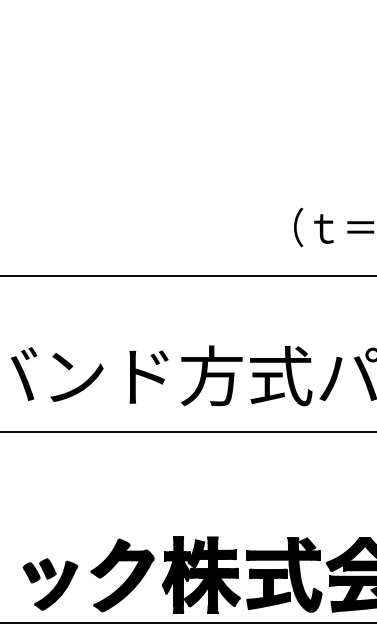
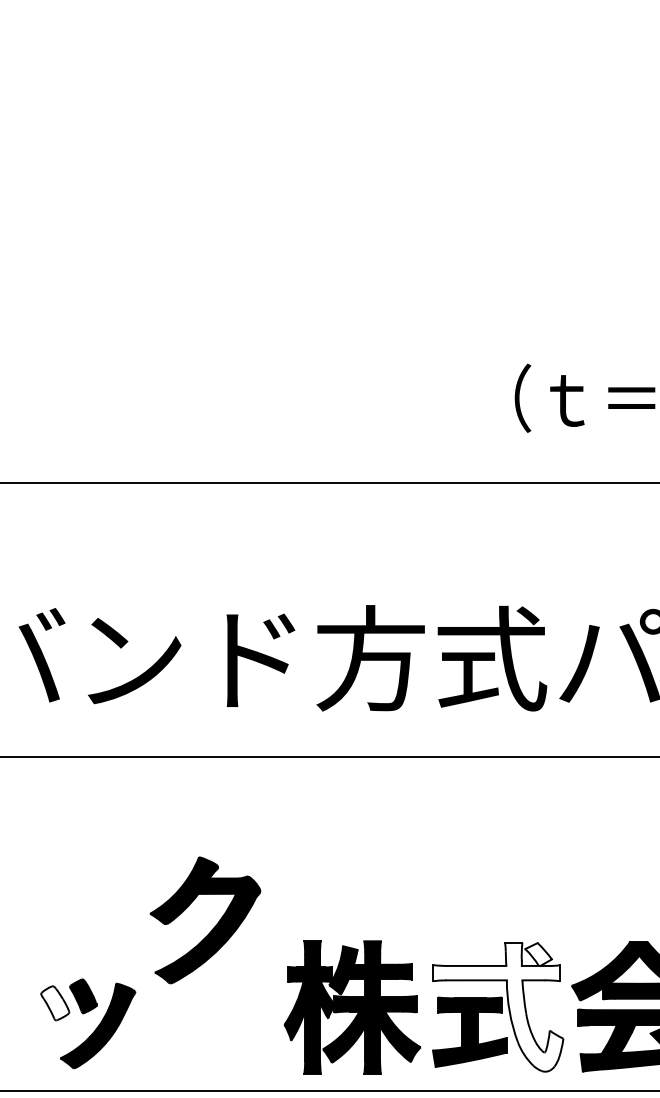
fill: (31, 572) -> (54, 1002), removed
fill: (284, 574) -> (498, 1006), removed
part: (122, 575) -> (205, 920), moved

